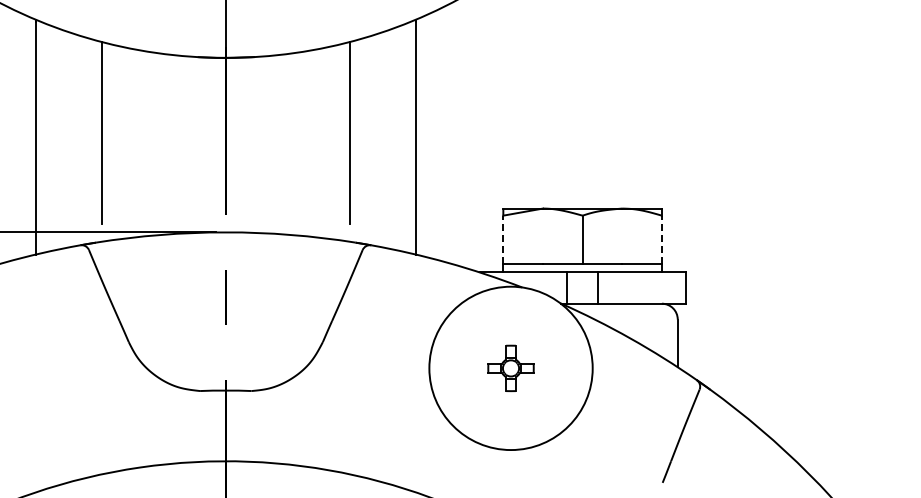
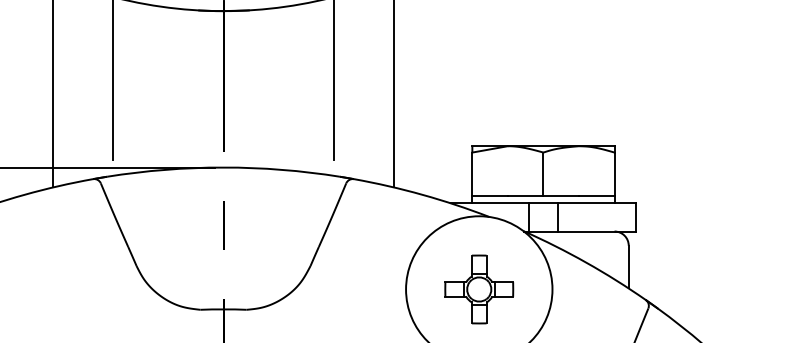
line: (503, 239) -> (472, 173), dashed -> solid
line: (661, 239) -> (614, 173), dashed -> solid
part: (510, 368) -> (478, 289), size x1.67

